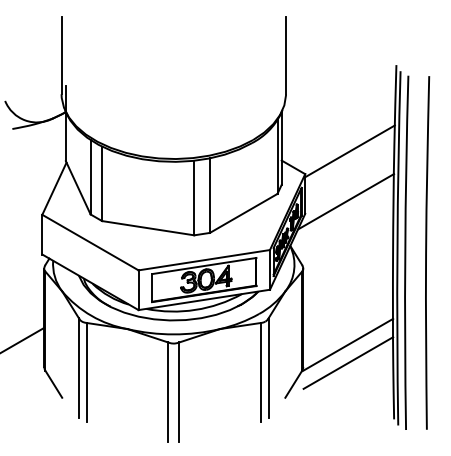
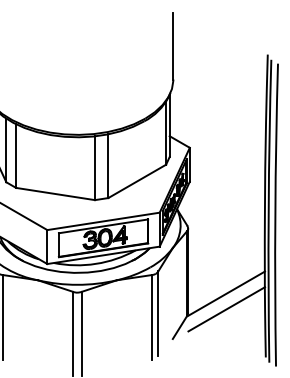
line: (349, 151) -> (227, 128), removed
line: (345, 201) -> (224, 171), removed

